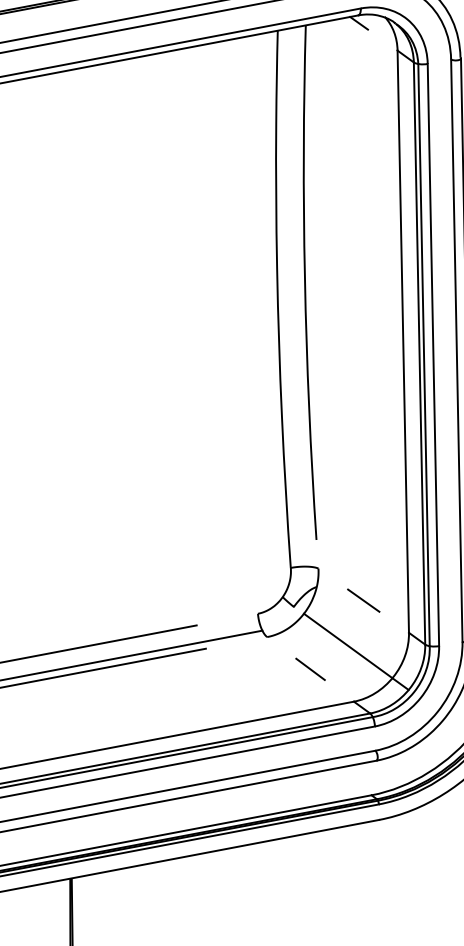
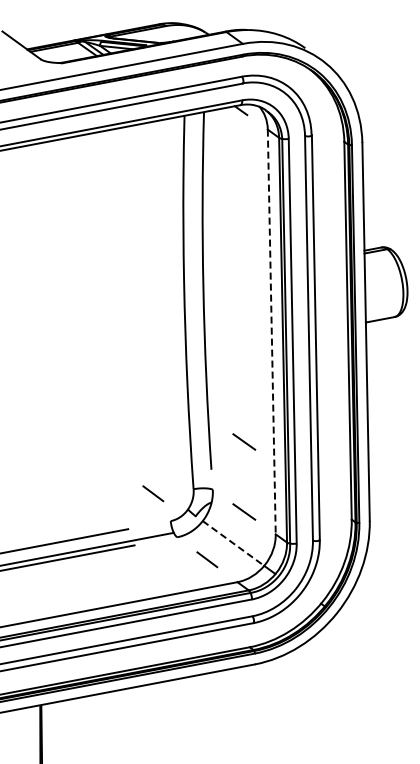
line: (402, 342) -> (271, 332), solid -> dashed
line: (364, 499) -> (244, 441), added
line: (233, 574) -> (153, 493), added
line: (348, 646) -> (233, 543), solid -> dashed

